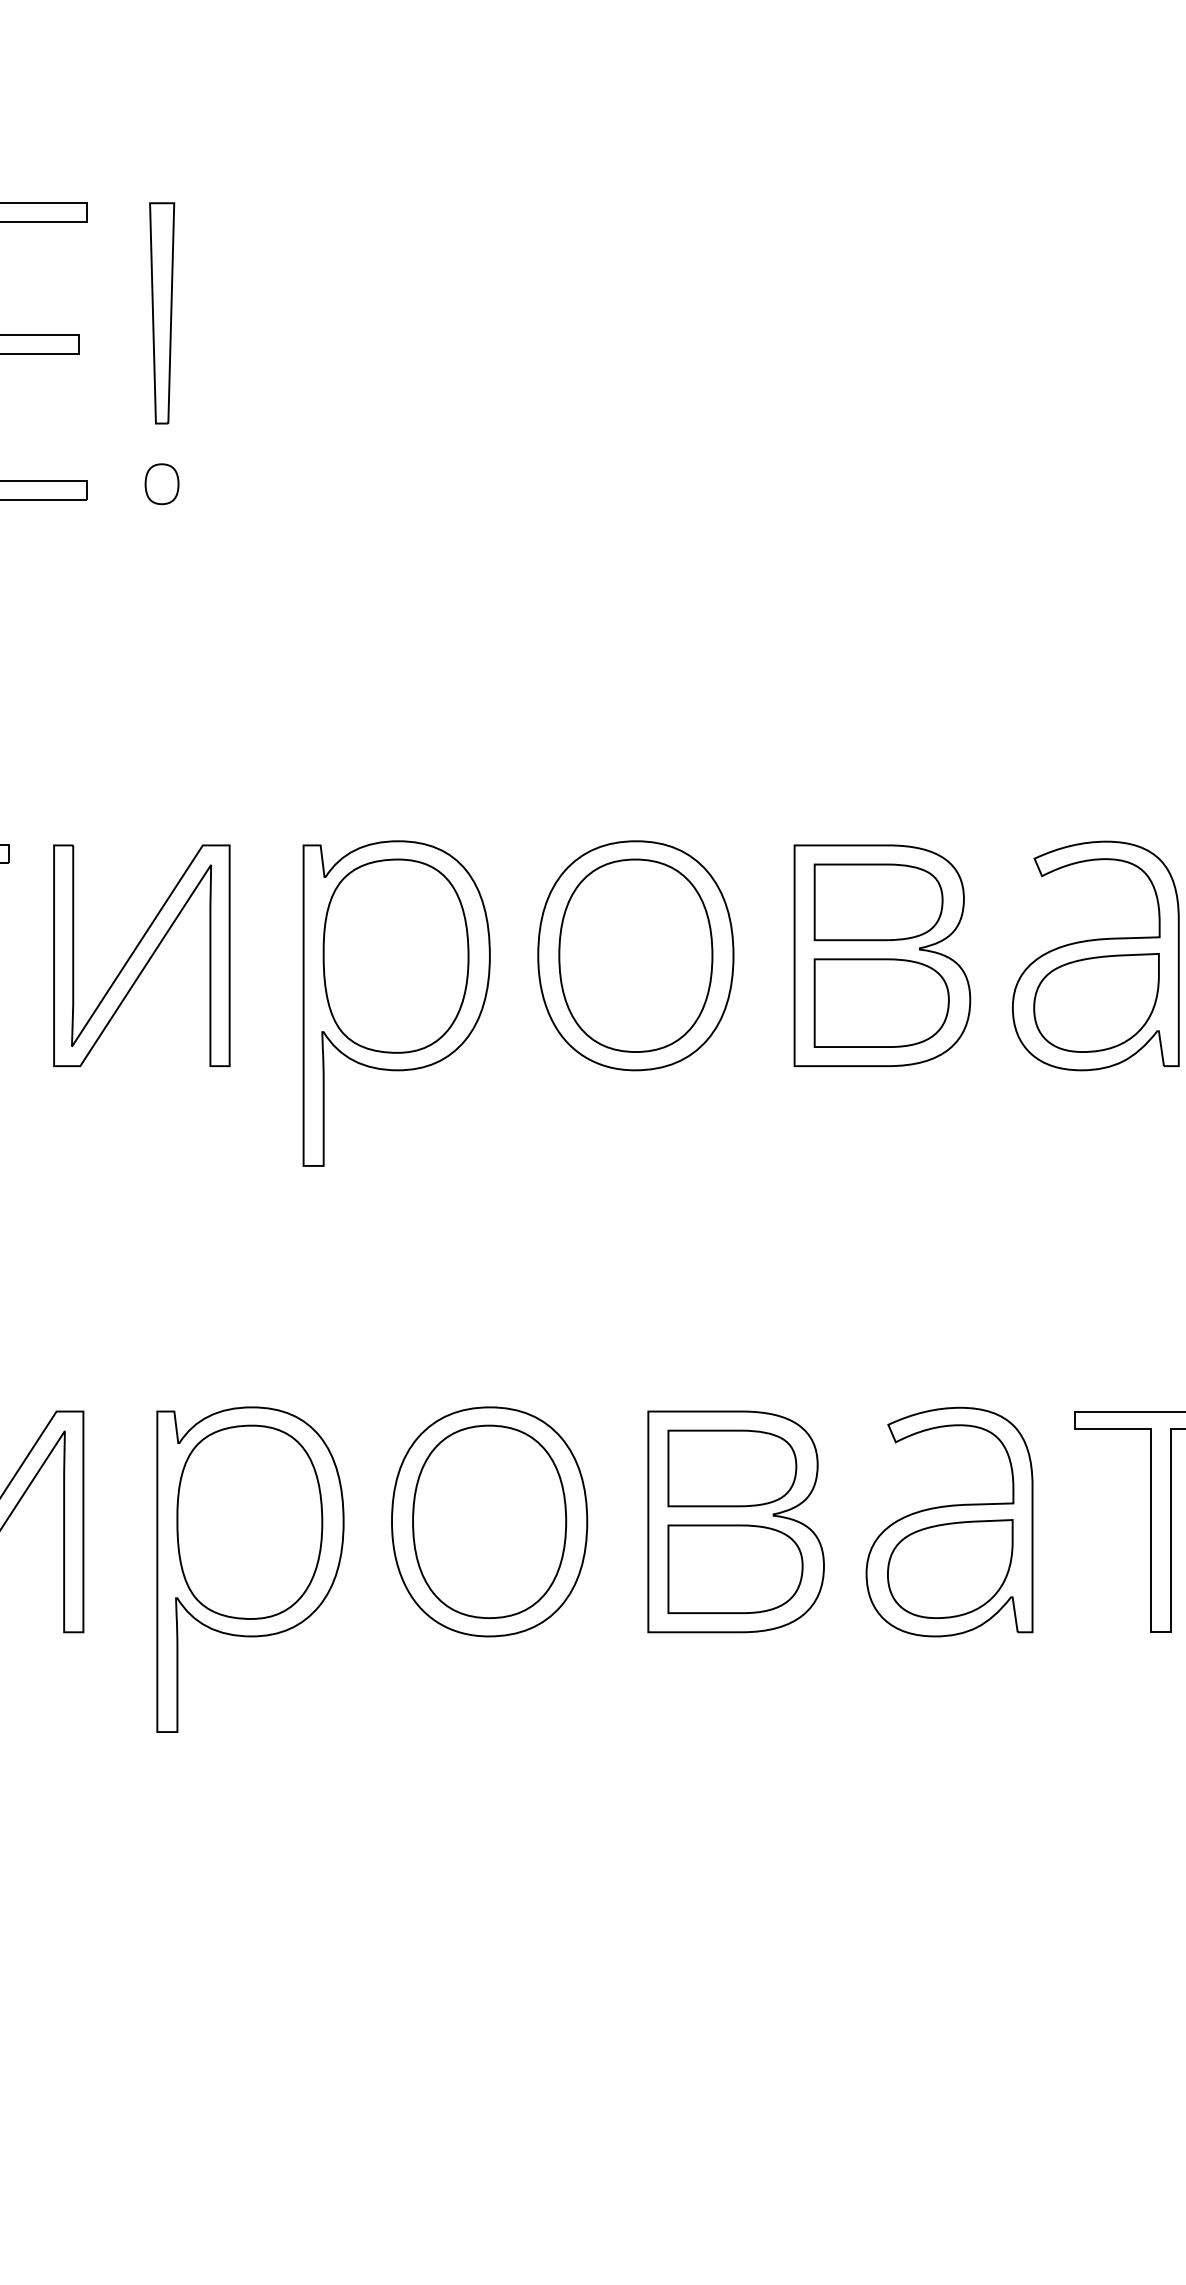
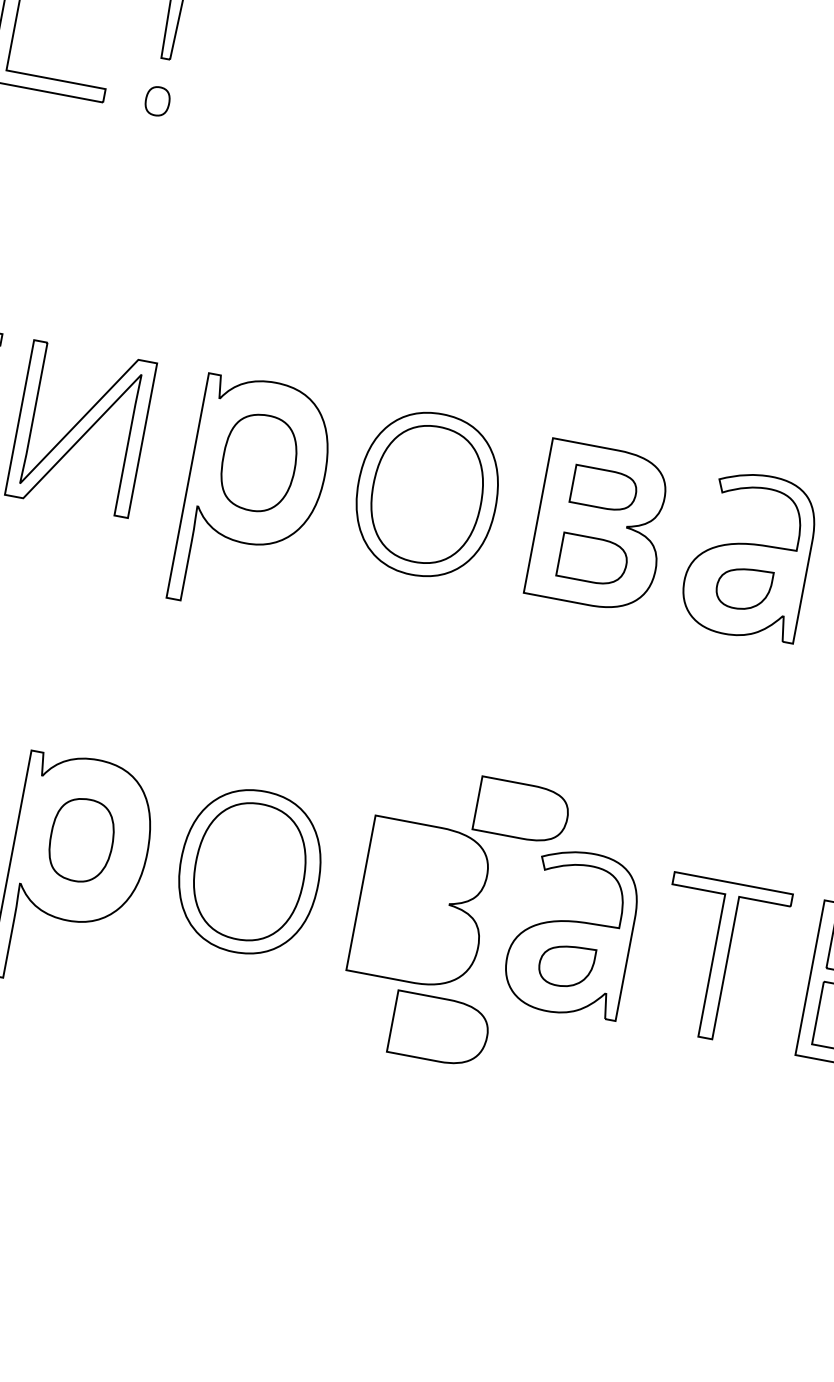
part: (878, 902) -> (604, 489), size x0.7
part: (395, 955) -> (258, 462), size x0.7
part: (881, 1002) -> (593, 559), size x0.7
part: (1096, 1002) -> (743, 588), size x0.6
part: (732, 1468) -> (522, 811), moved
part: (249, 1521) -> (81, 839), size x0.6
part: (735, 1568) -> (439, 1029), moved
part: (950, 1568) -> (566, 965), size x0.6

